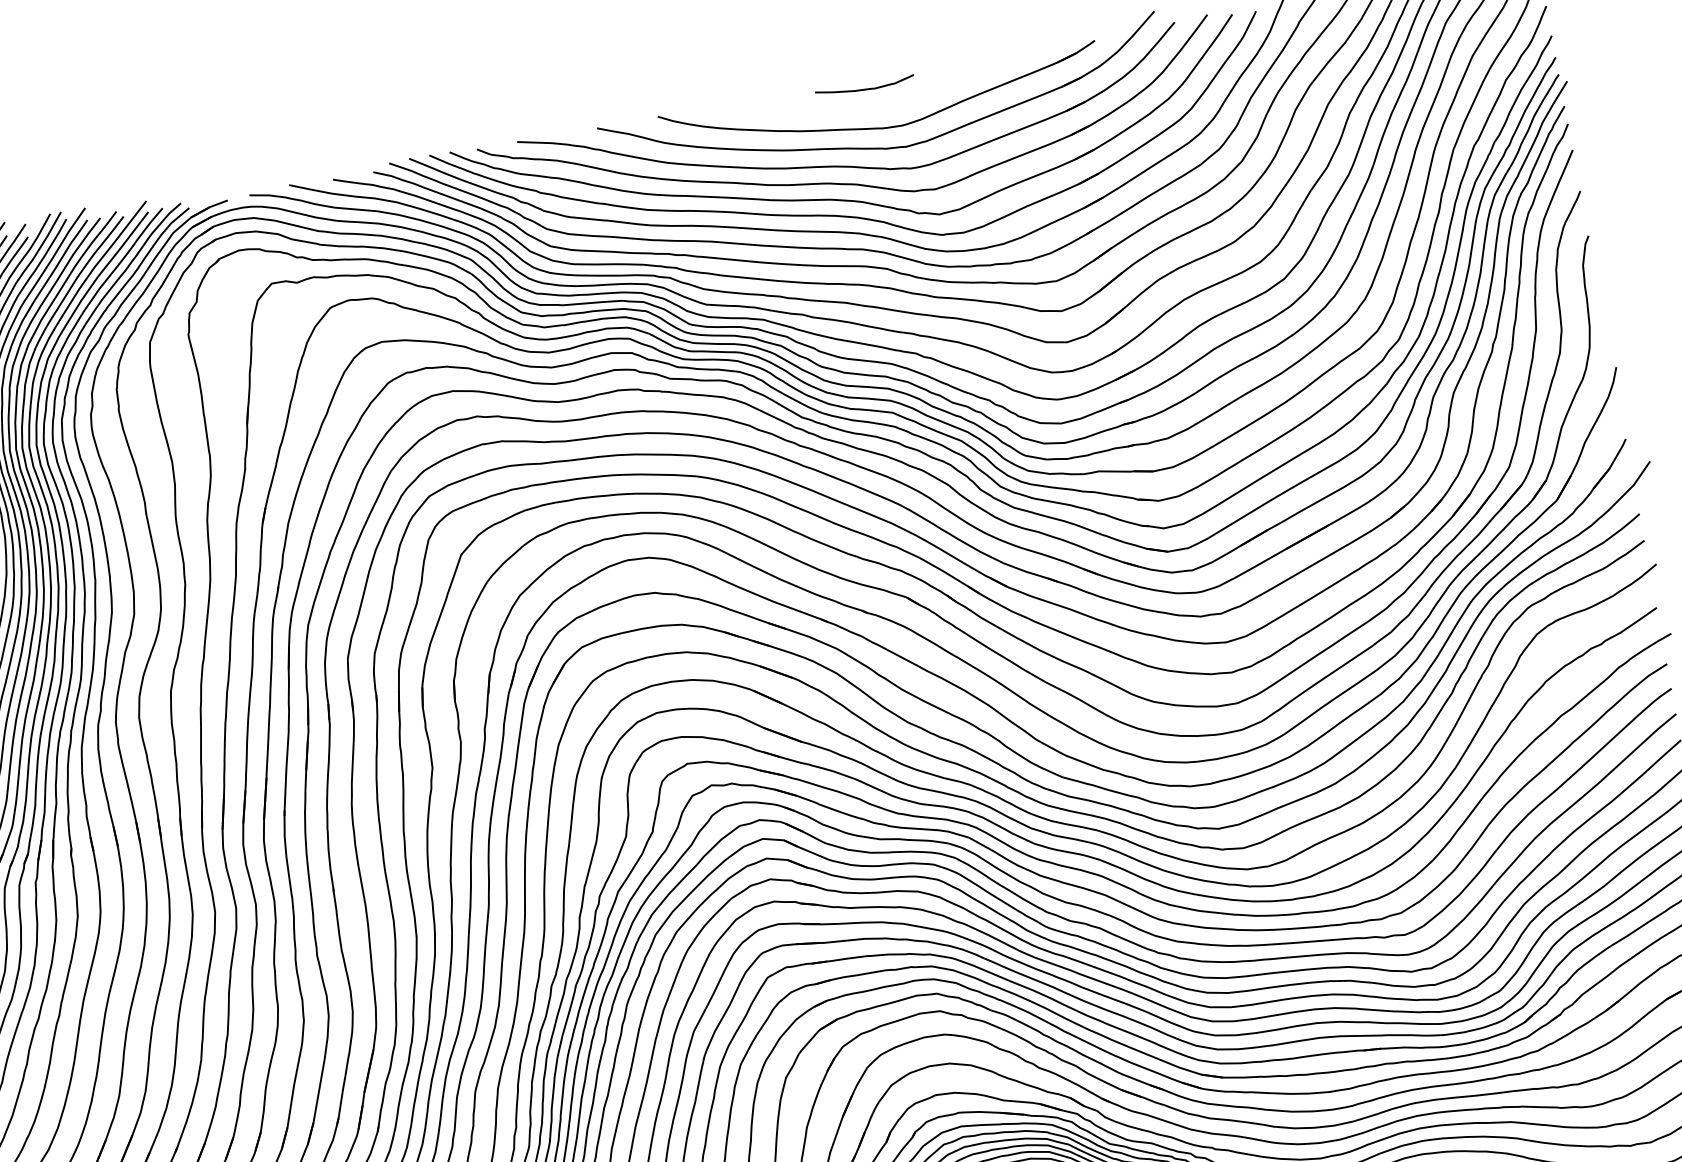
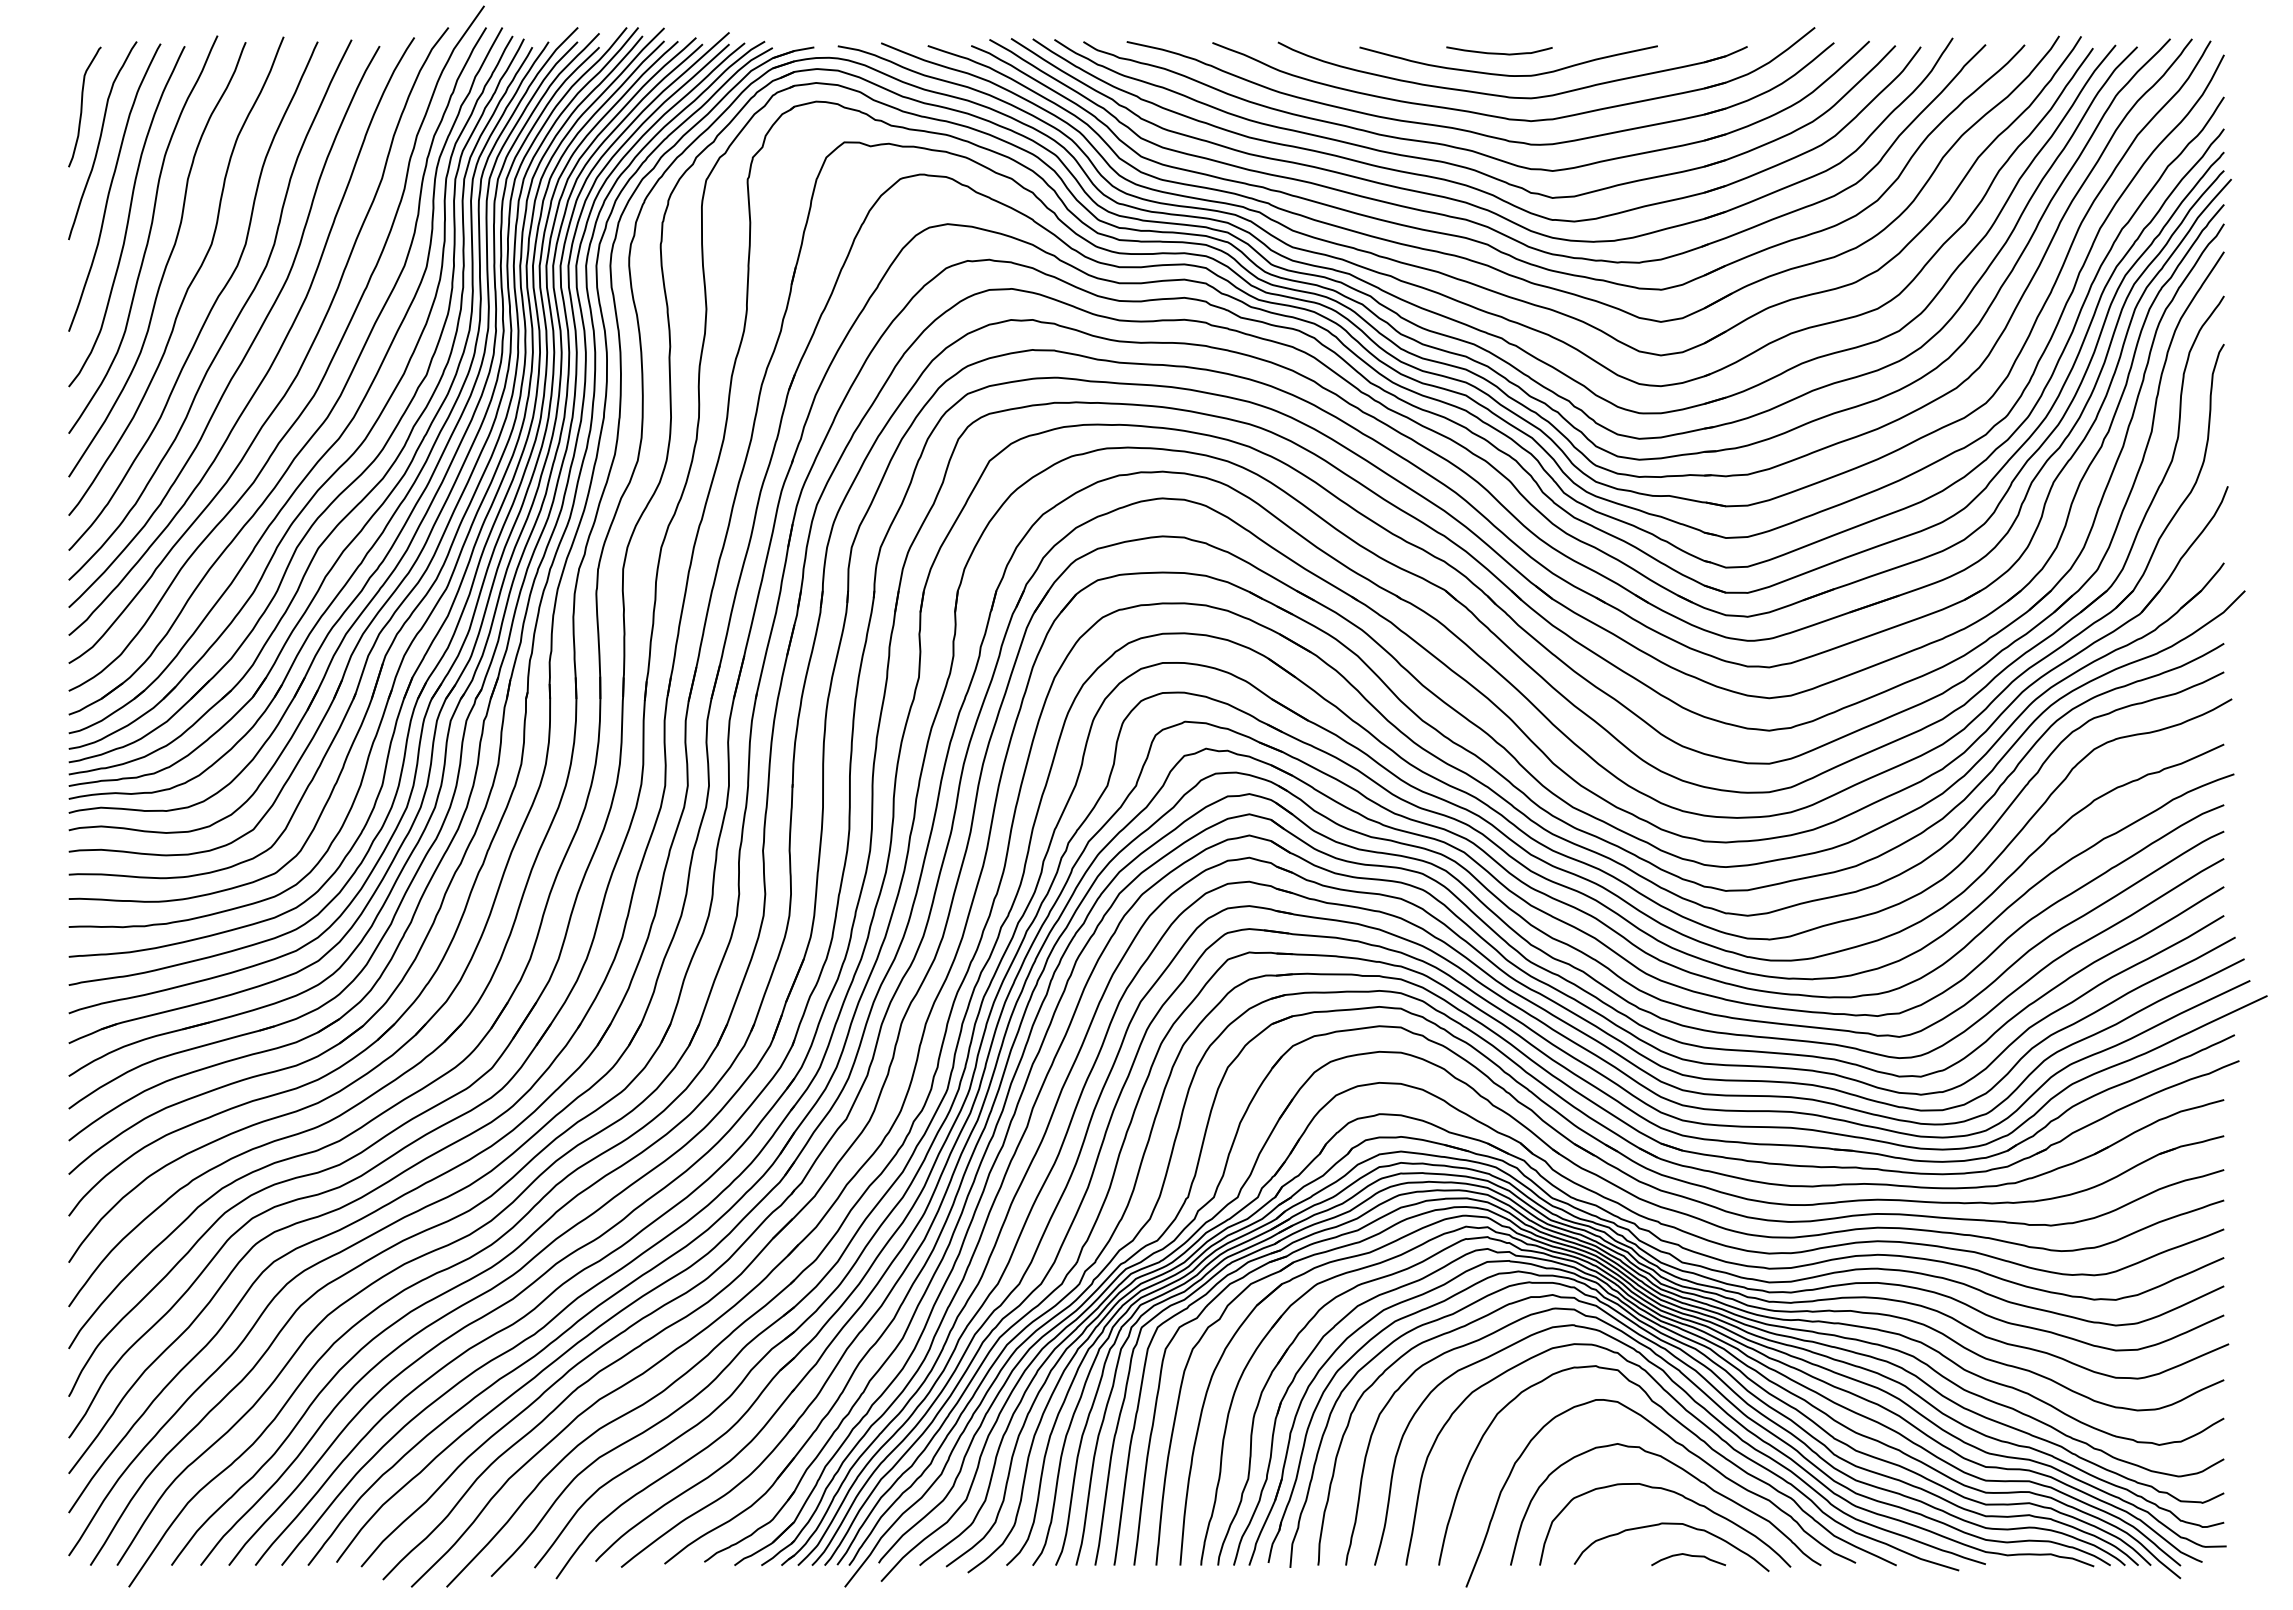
curve: (877, 107) -> (1508, 74), added

